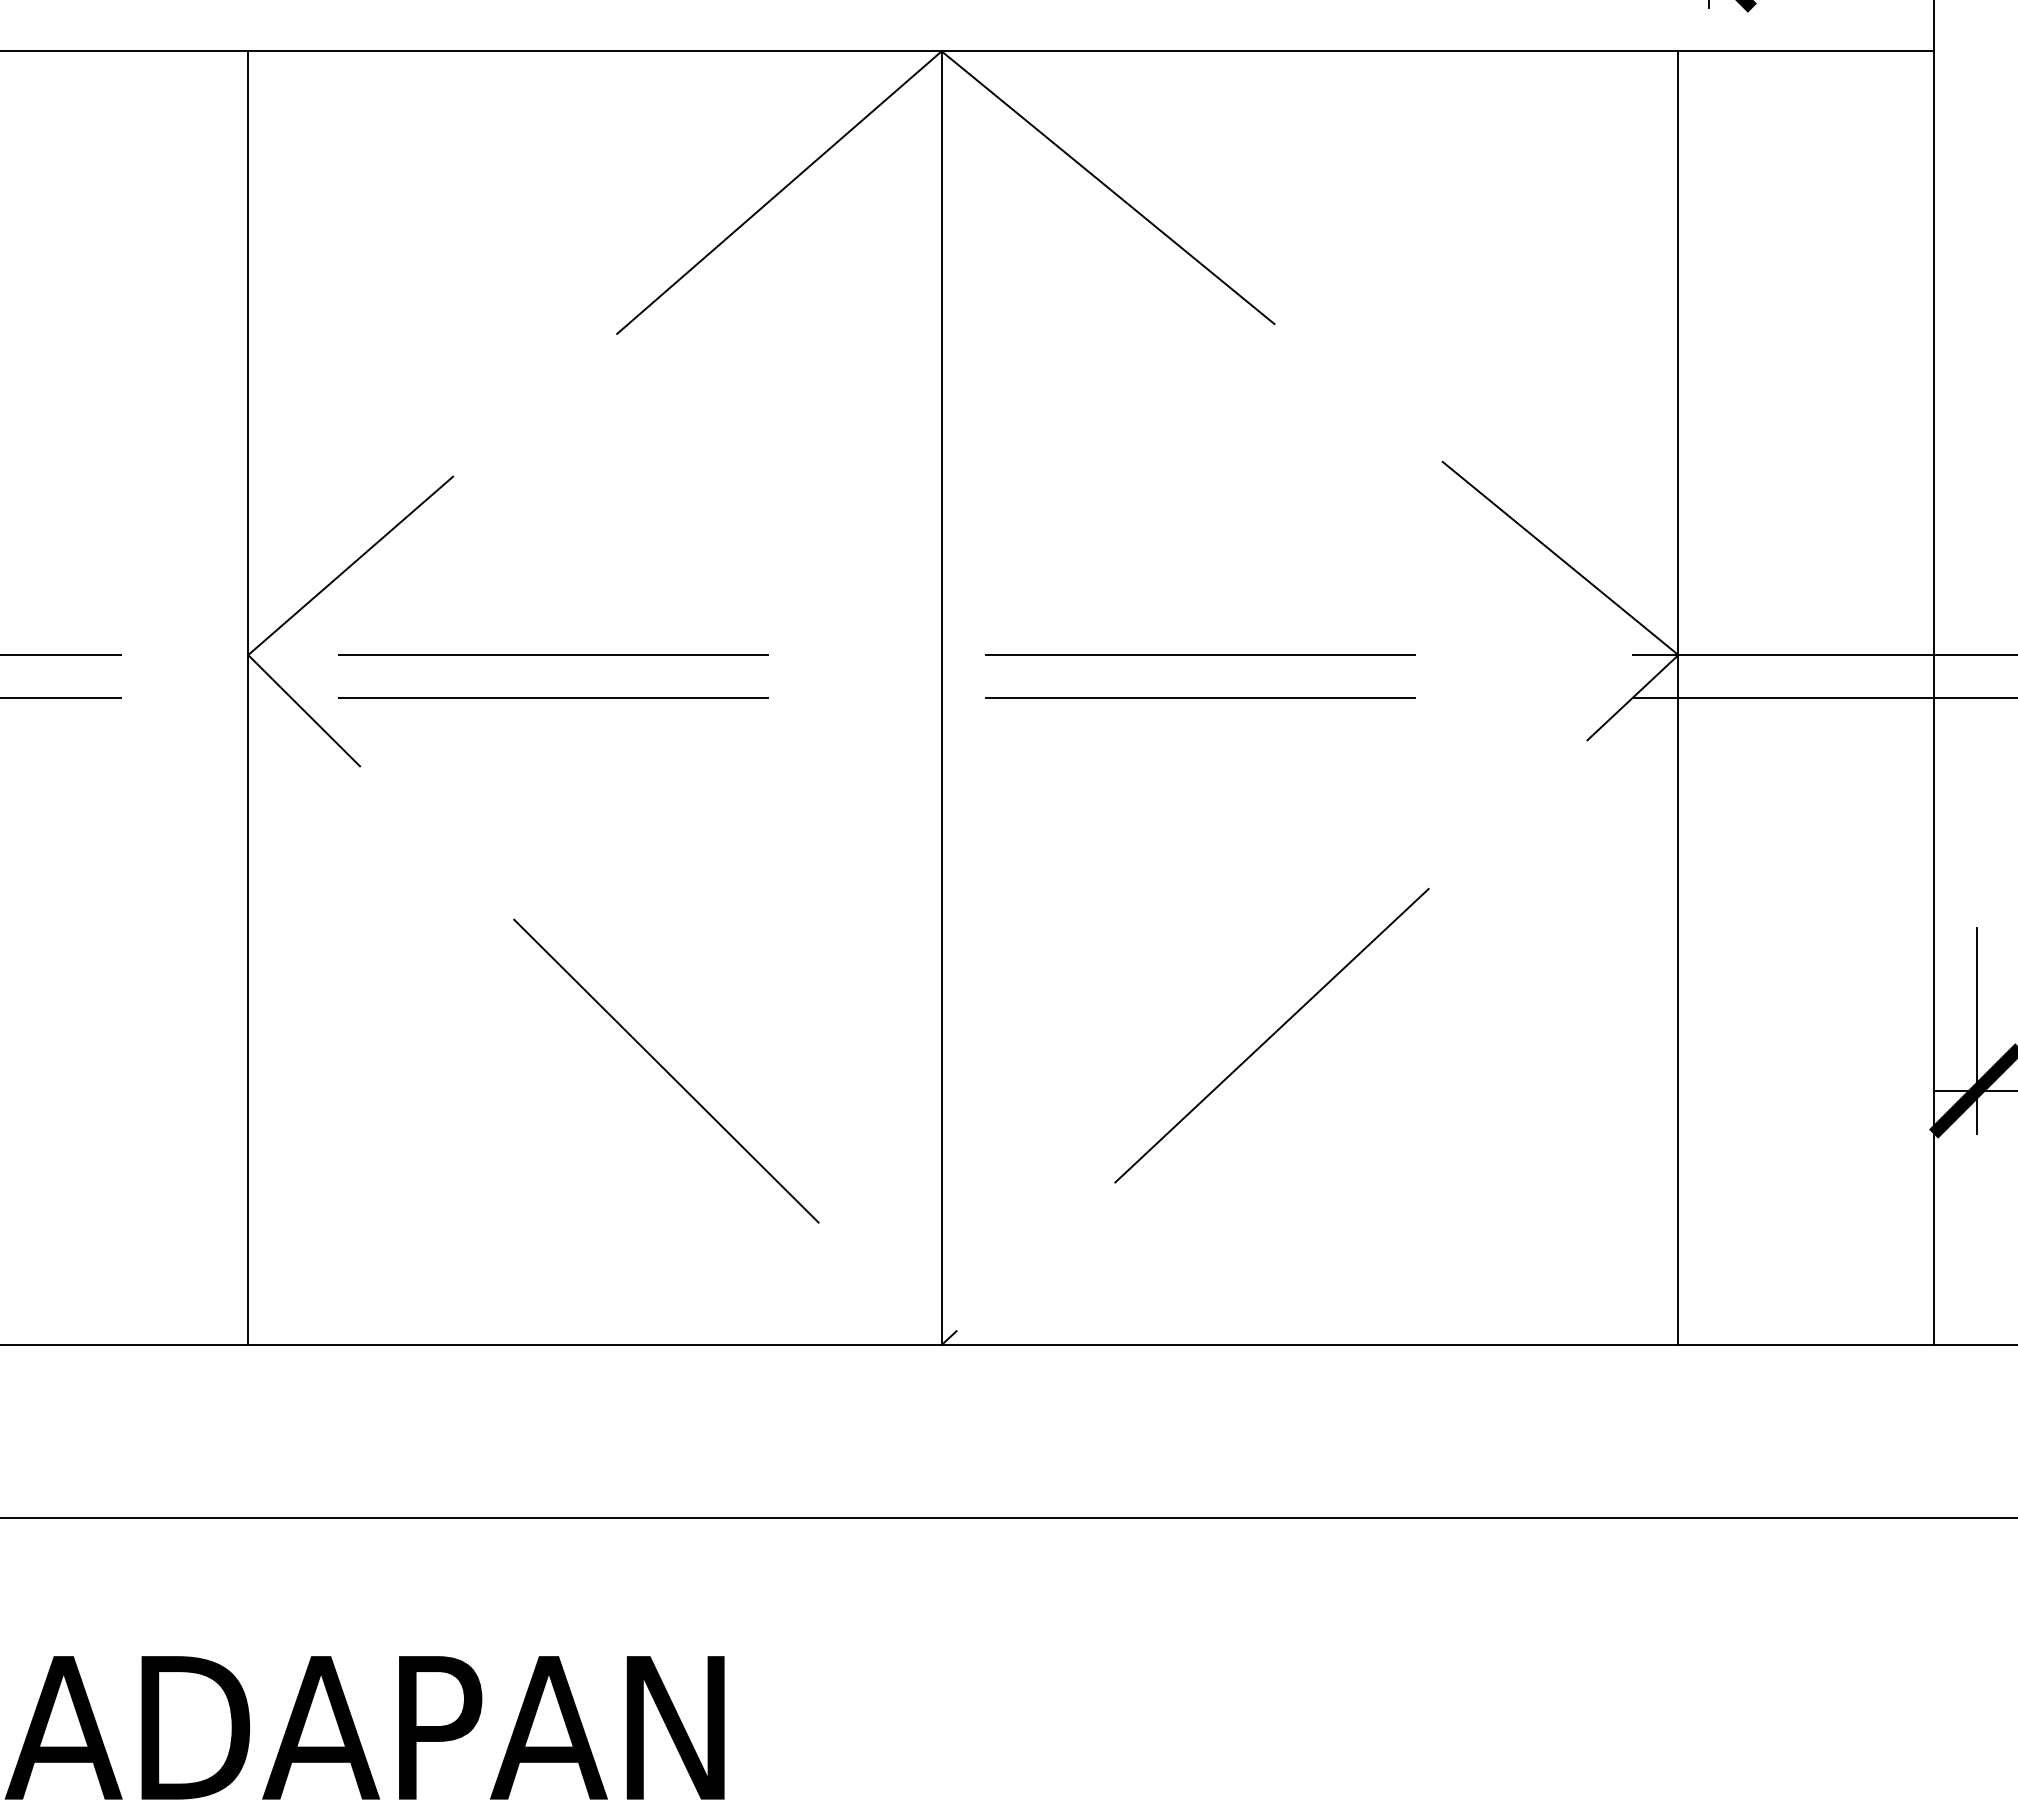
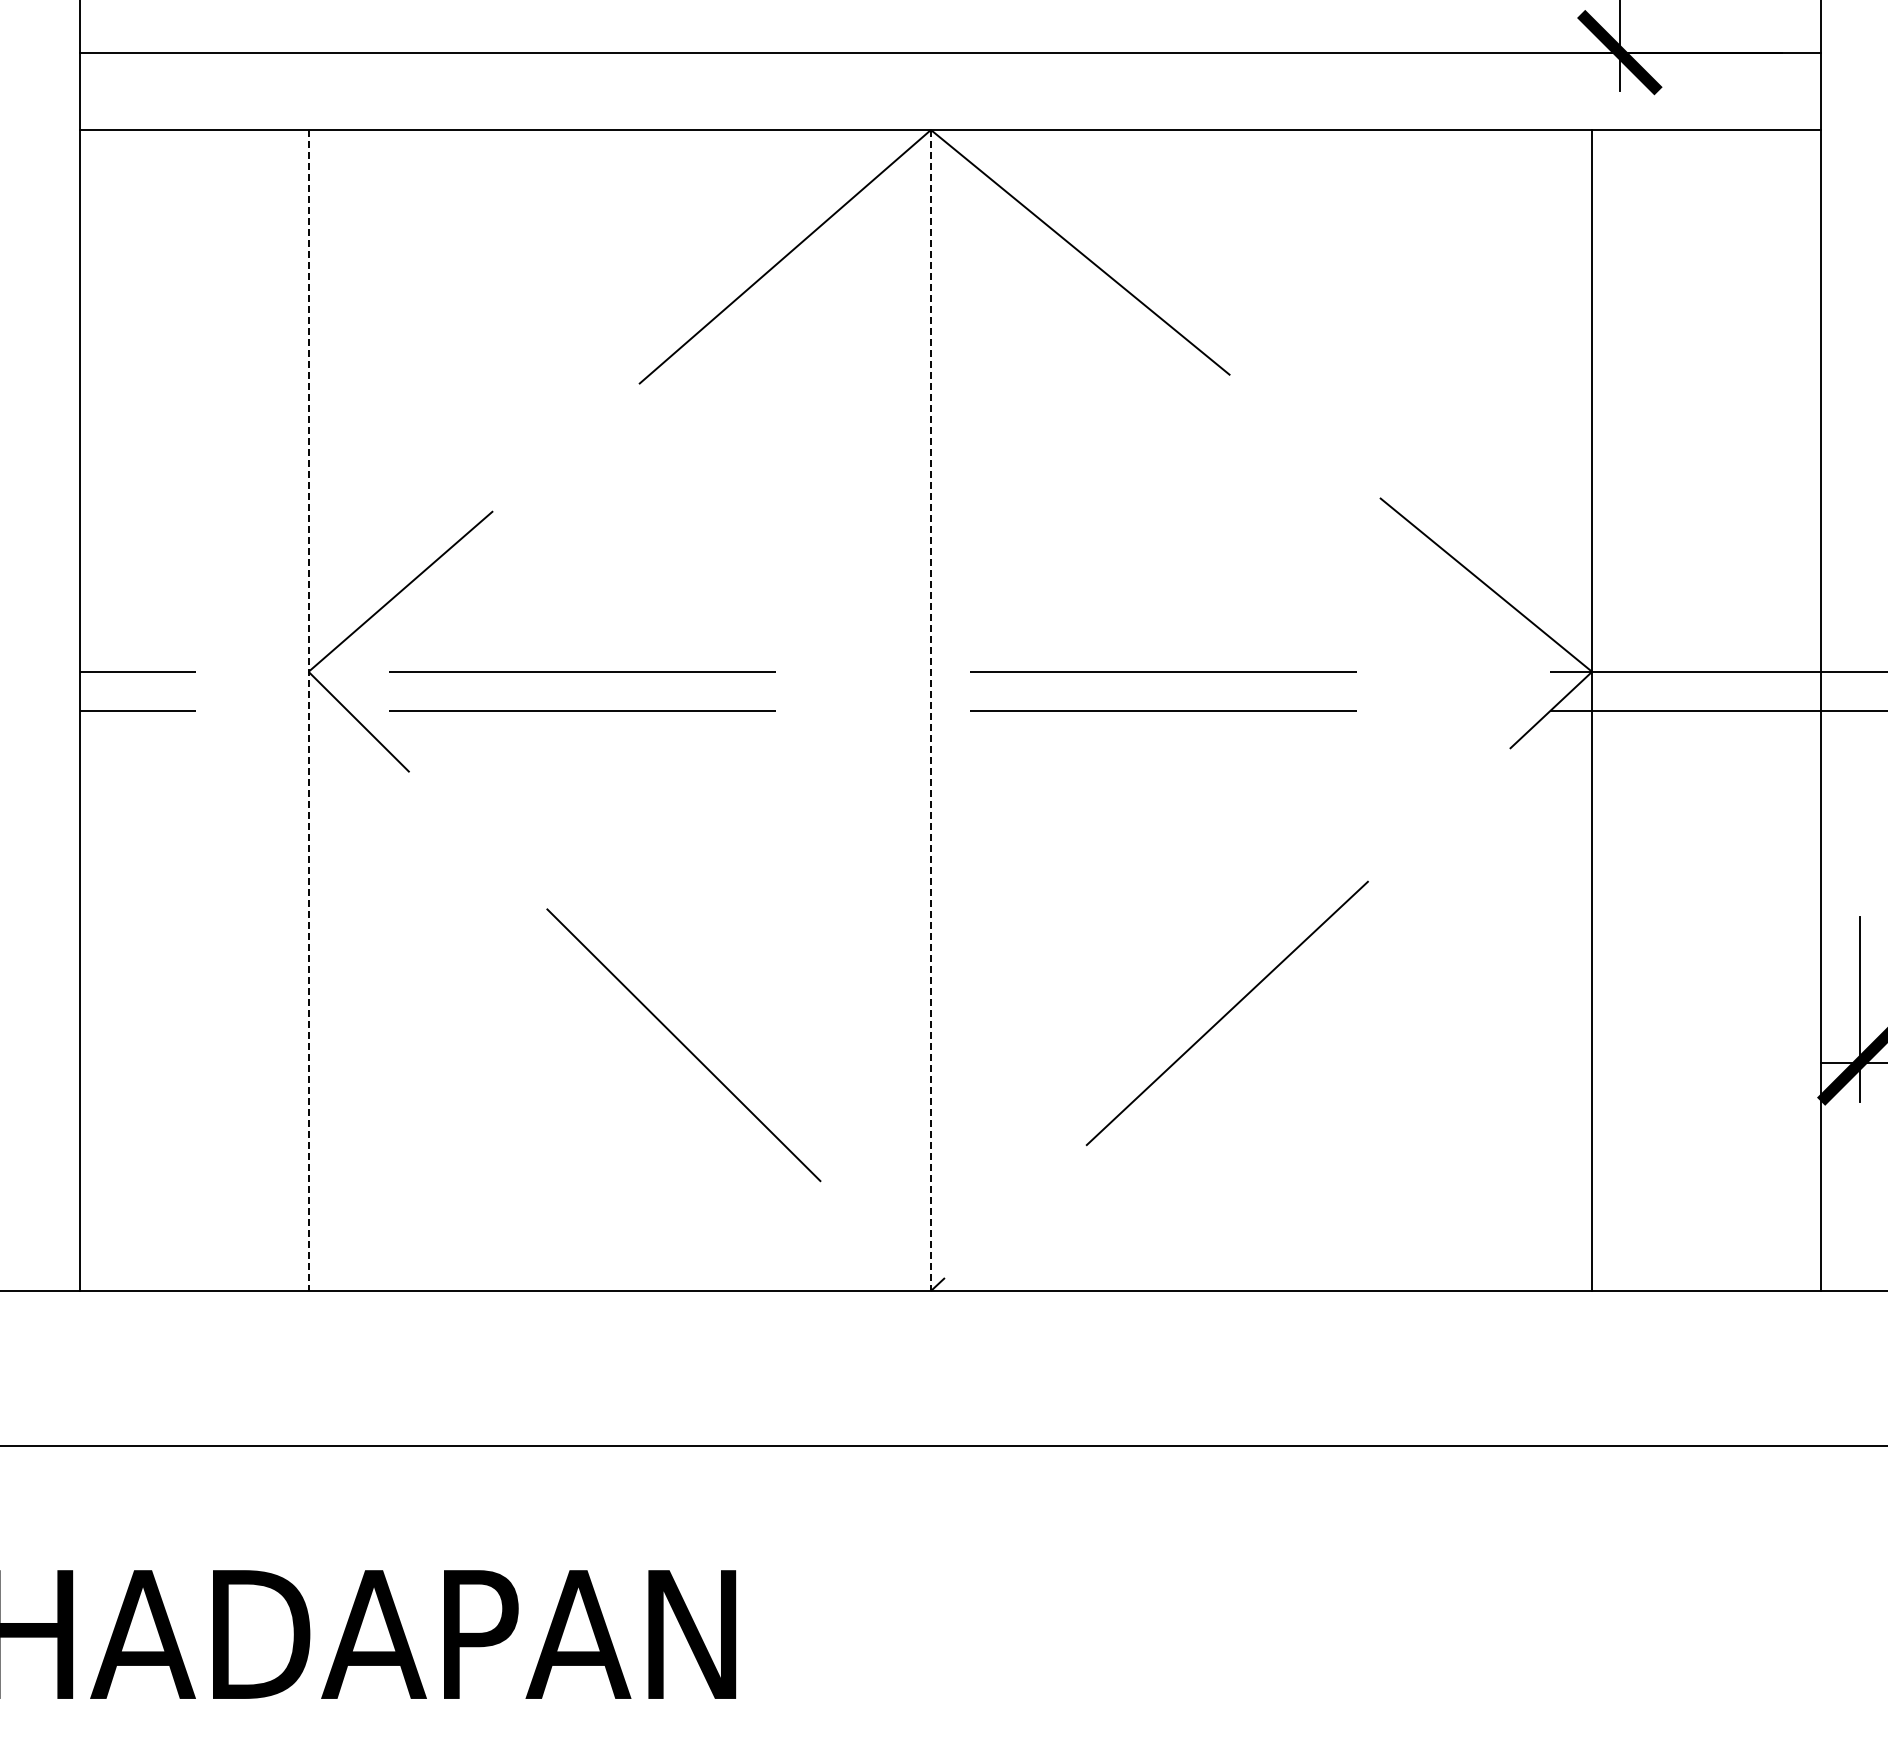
line: (248, 698) -> (308, 710), solid -> dashed
line: (941, 698) -> (930, 710), solid -> dashed

